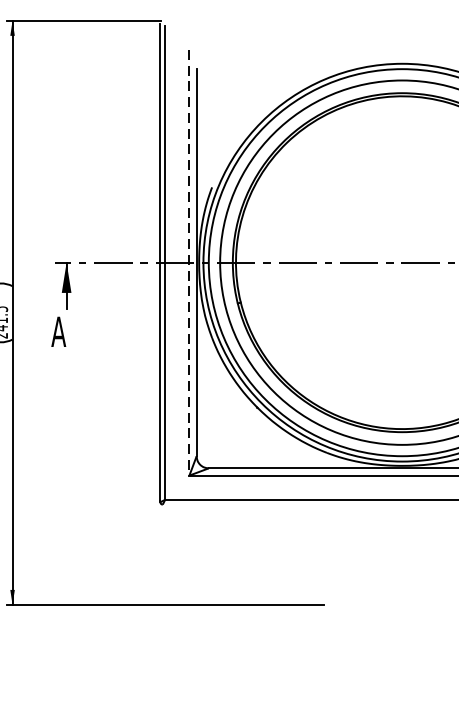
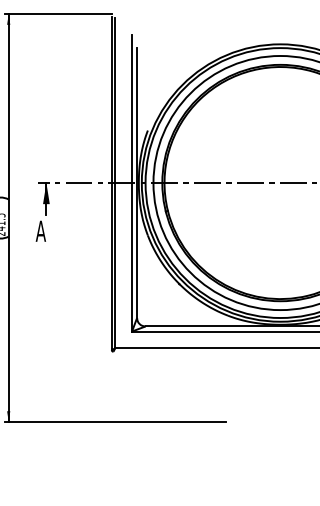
line: (190, 263) -> (132, 183), dashed -> solid

